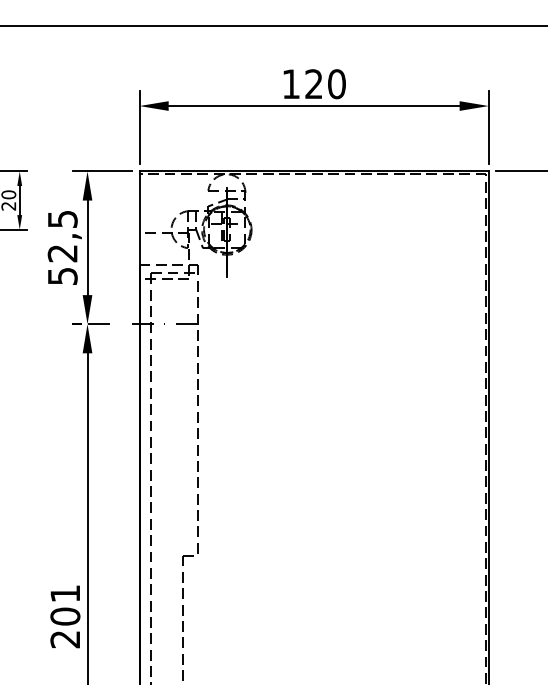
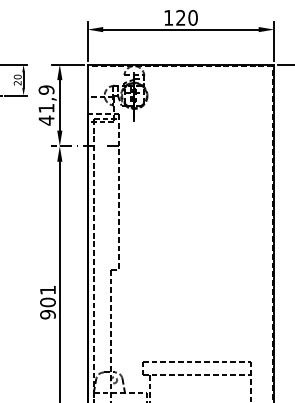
text: (62, 248) -> (46, 105), 52,5 -> 41,9
text: (64, 639) -> (47, 314), 201 -> 901

